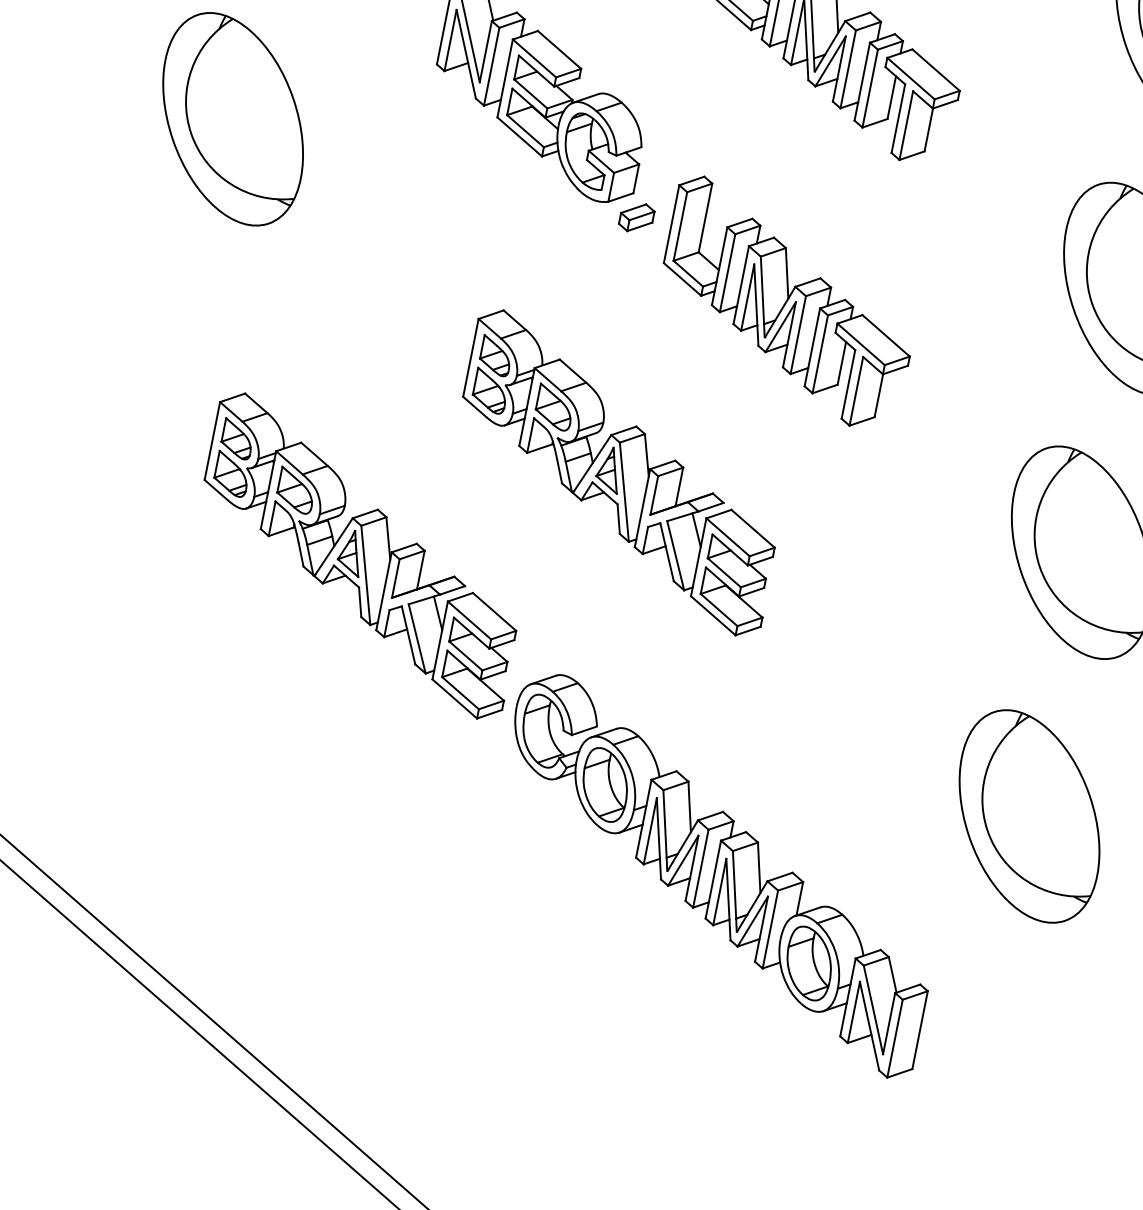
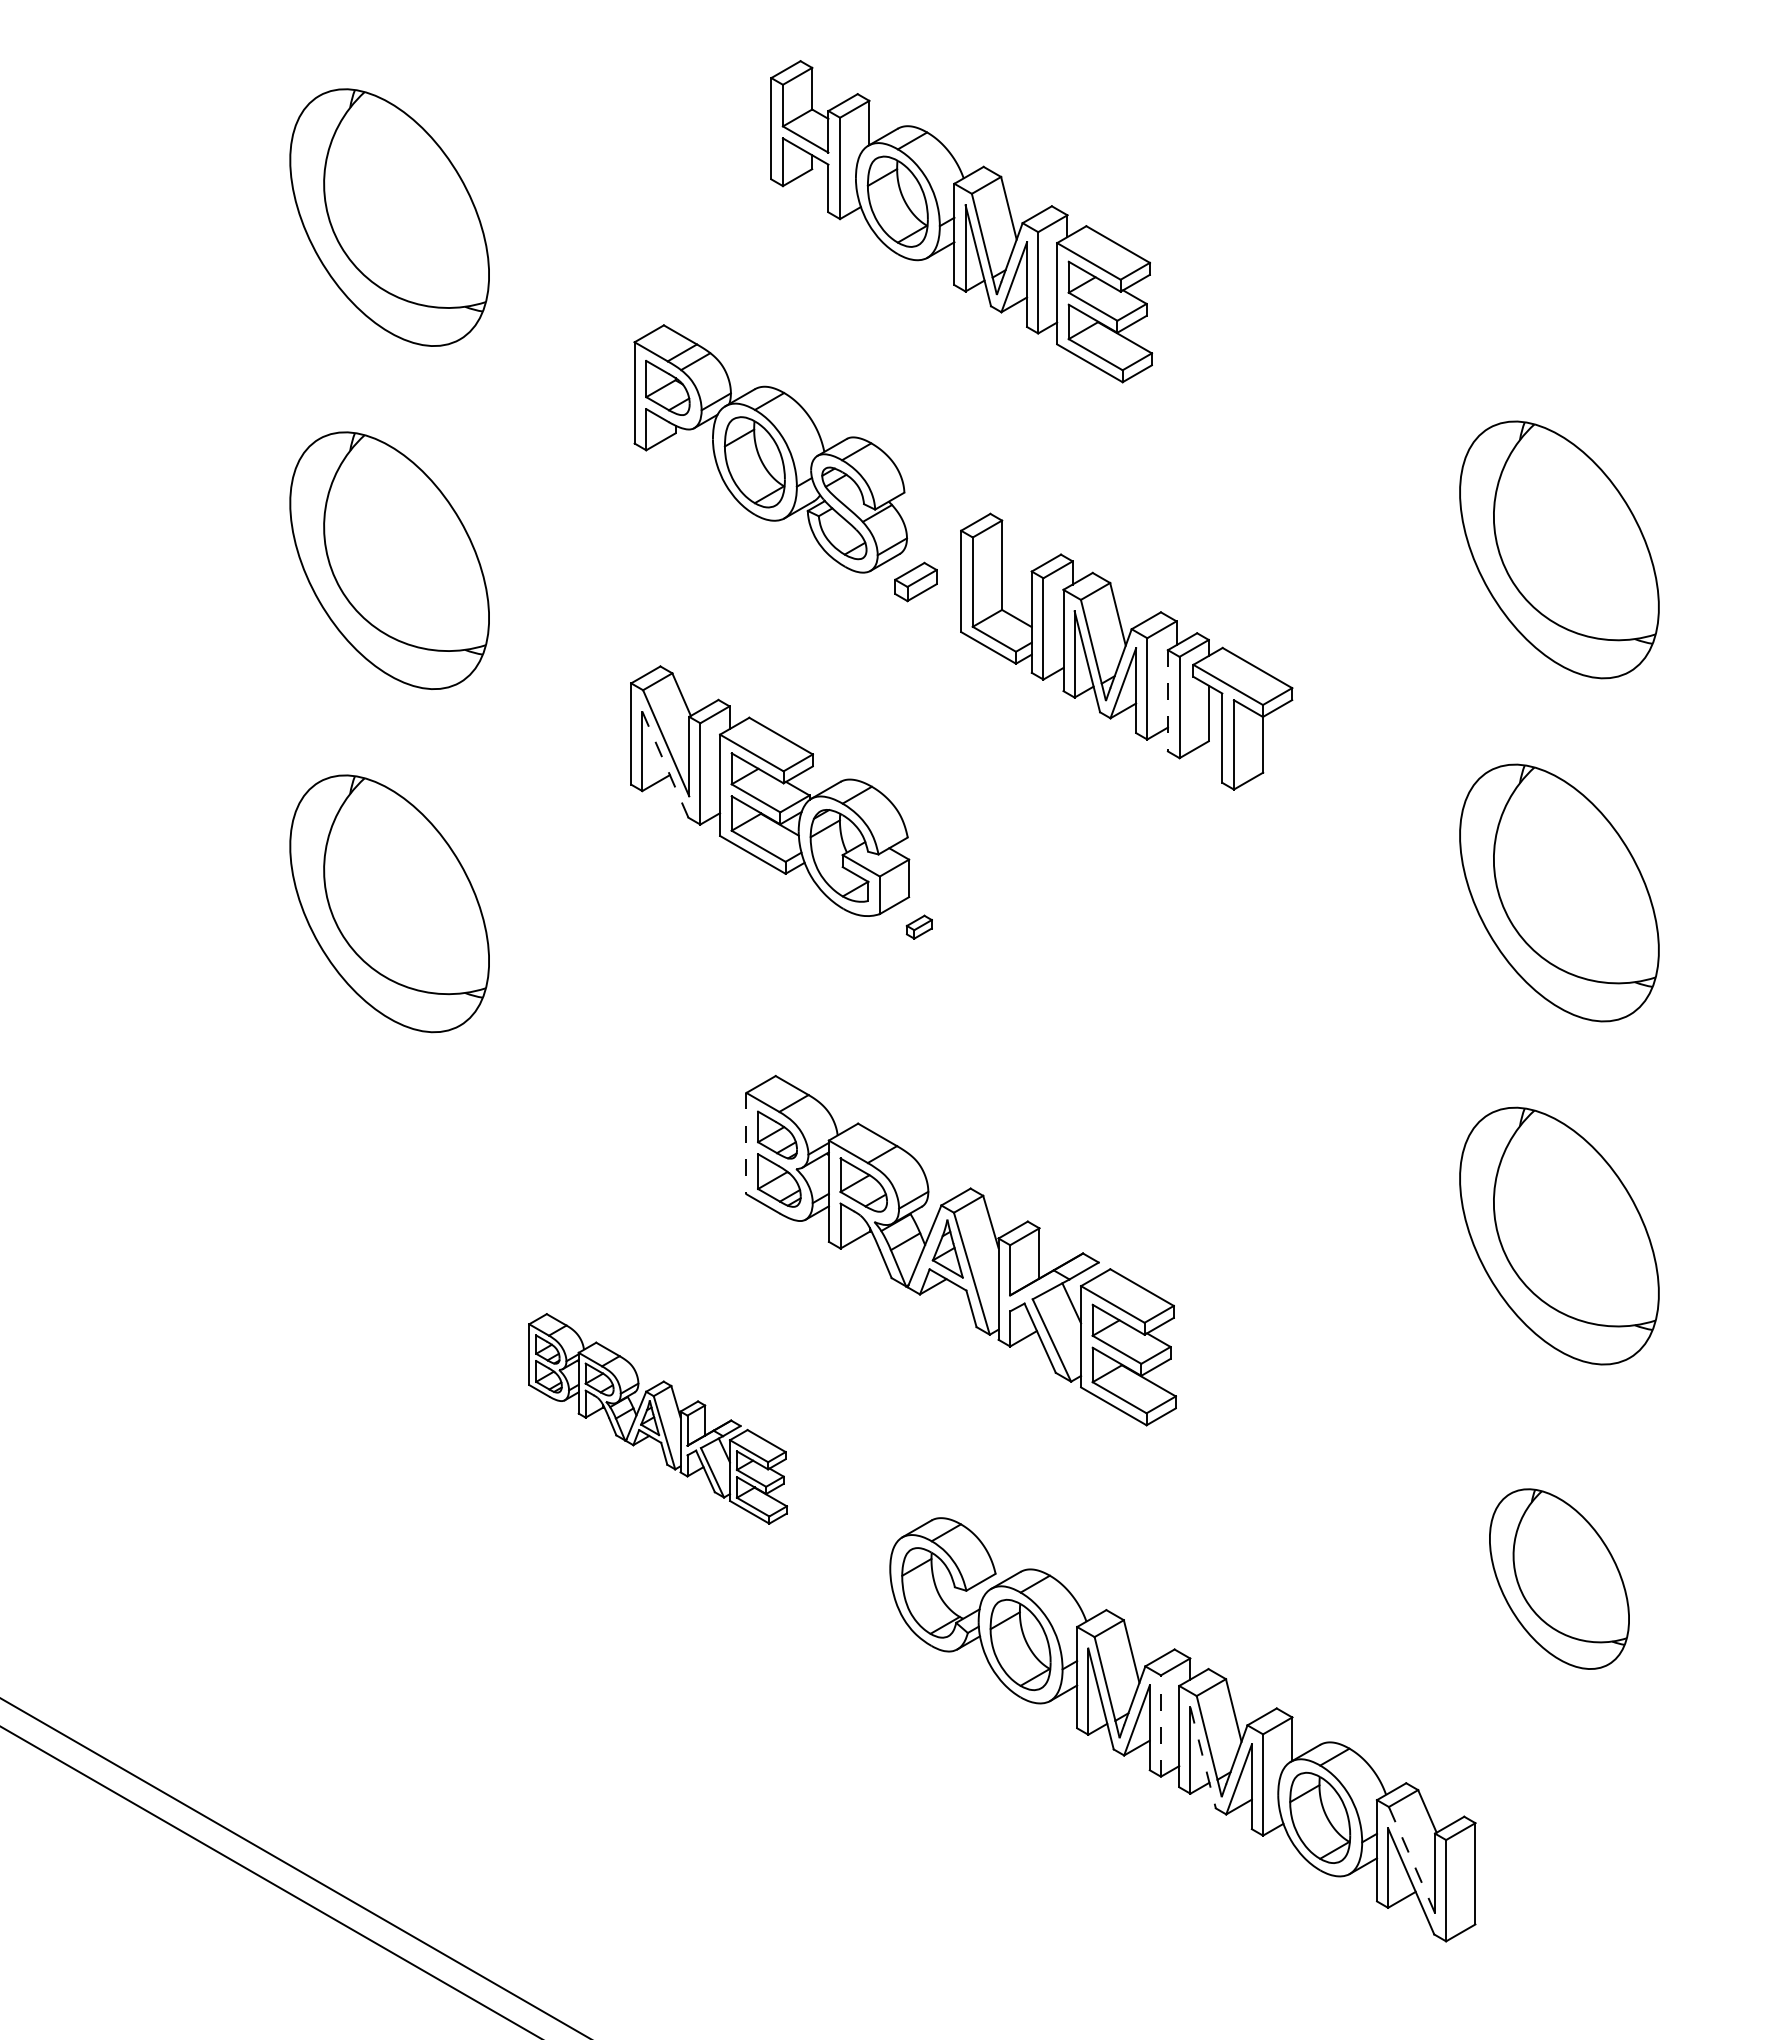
line: (466, 54) -> (665, 764), solid -> dashed
line: (861, 81) -> (1167, 700), solid -> dashed
part: (636, 218) -> (919, 927), size x0.6
part: (787, 303) -> (1129, 996), removed
line: (470, 357) -> (746, 1143), solid -> dashed
part: (360, 555) -> (657, 1418), size x0.6
part: (1029, 815) -> (1559, 1578), size x0.7
line: (700, 868) -> (1160, 1726), solid -> dashed
line: (728, 900) -> (1203, 1758), solid -> dashed
line: (872, 1010) -> (1411, 1860), solid -> dashed

